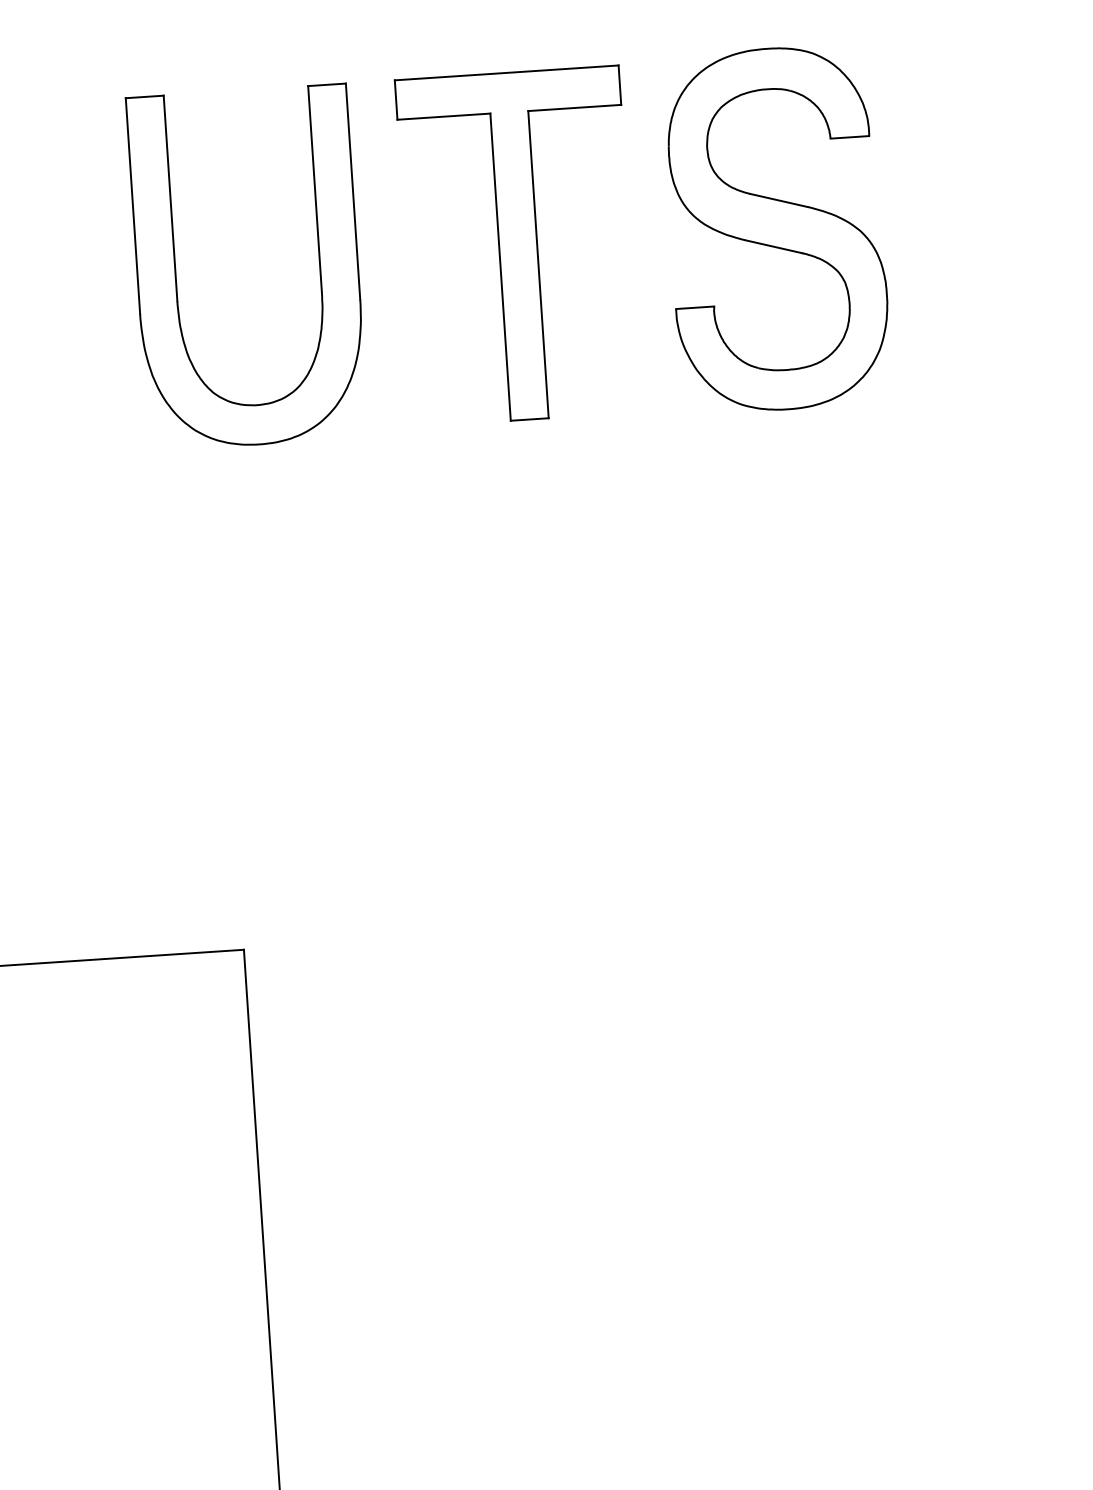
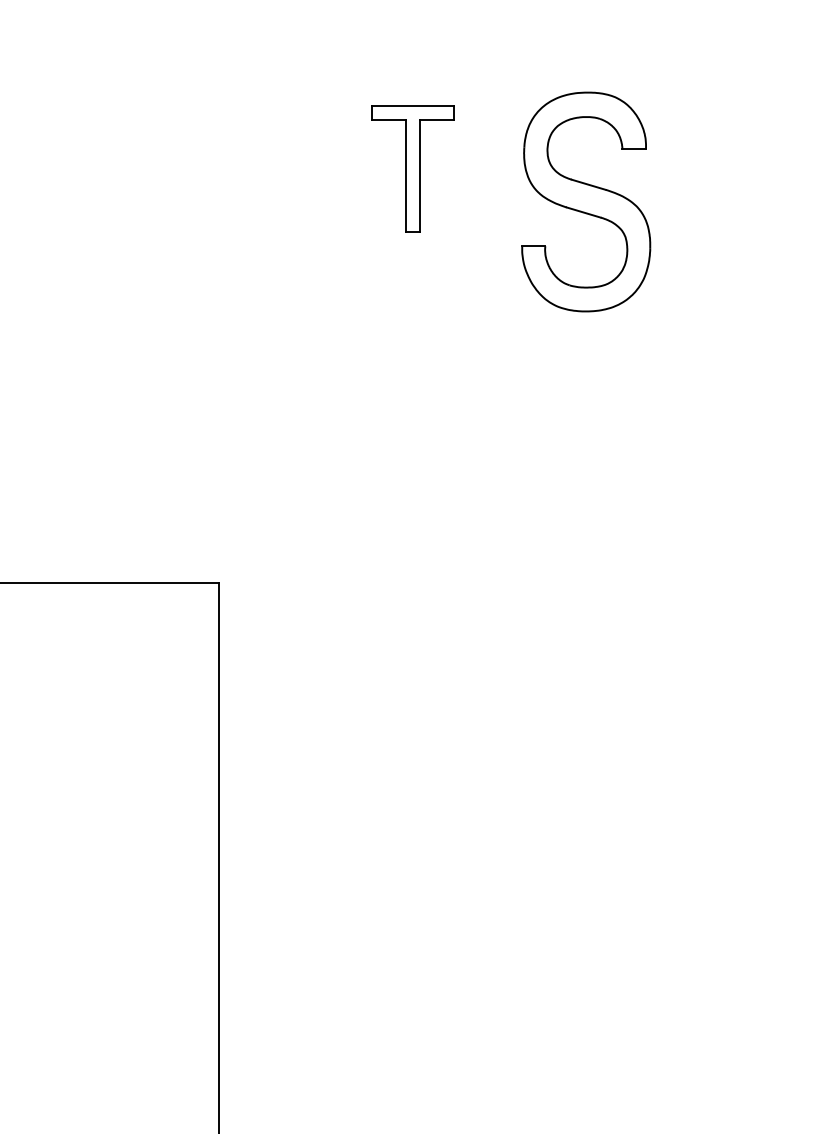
part: (777, 228) -> (586, 201), moved
part: (516, 245) -> (412, 168), size x0.6
part: (176, 273) -> (205, 171), removed

